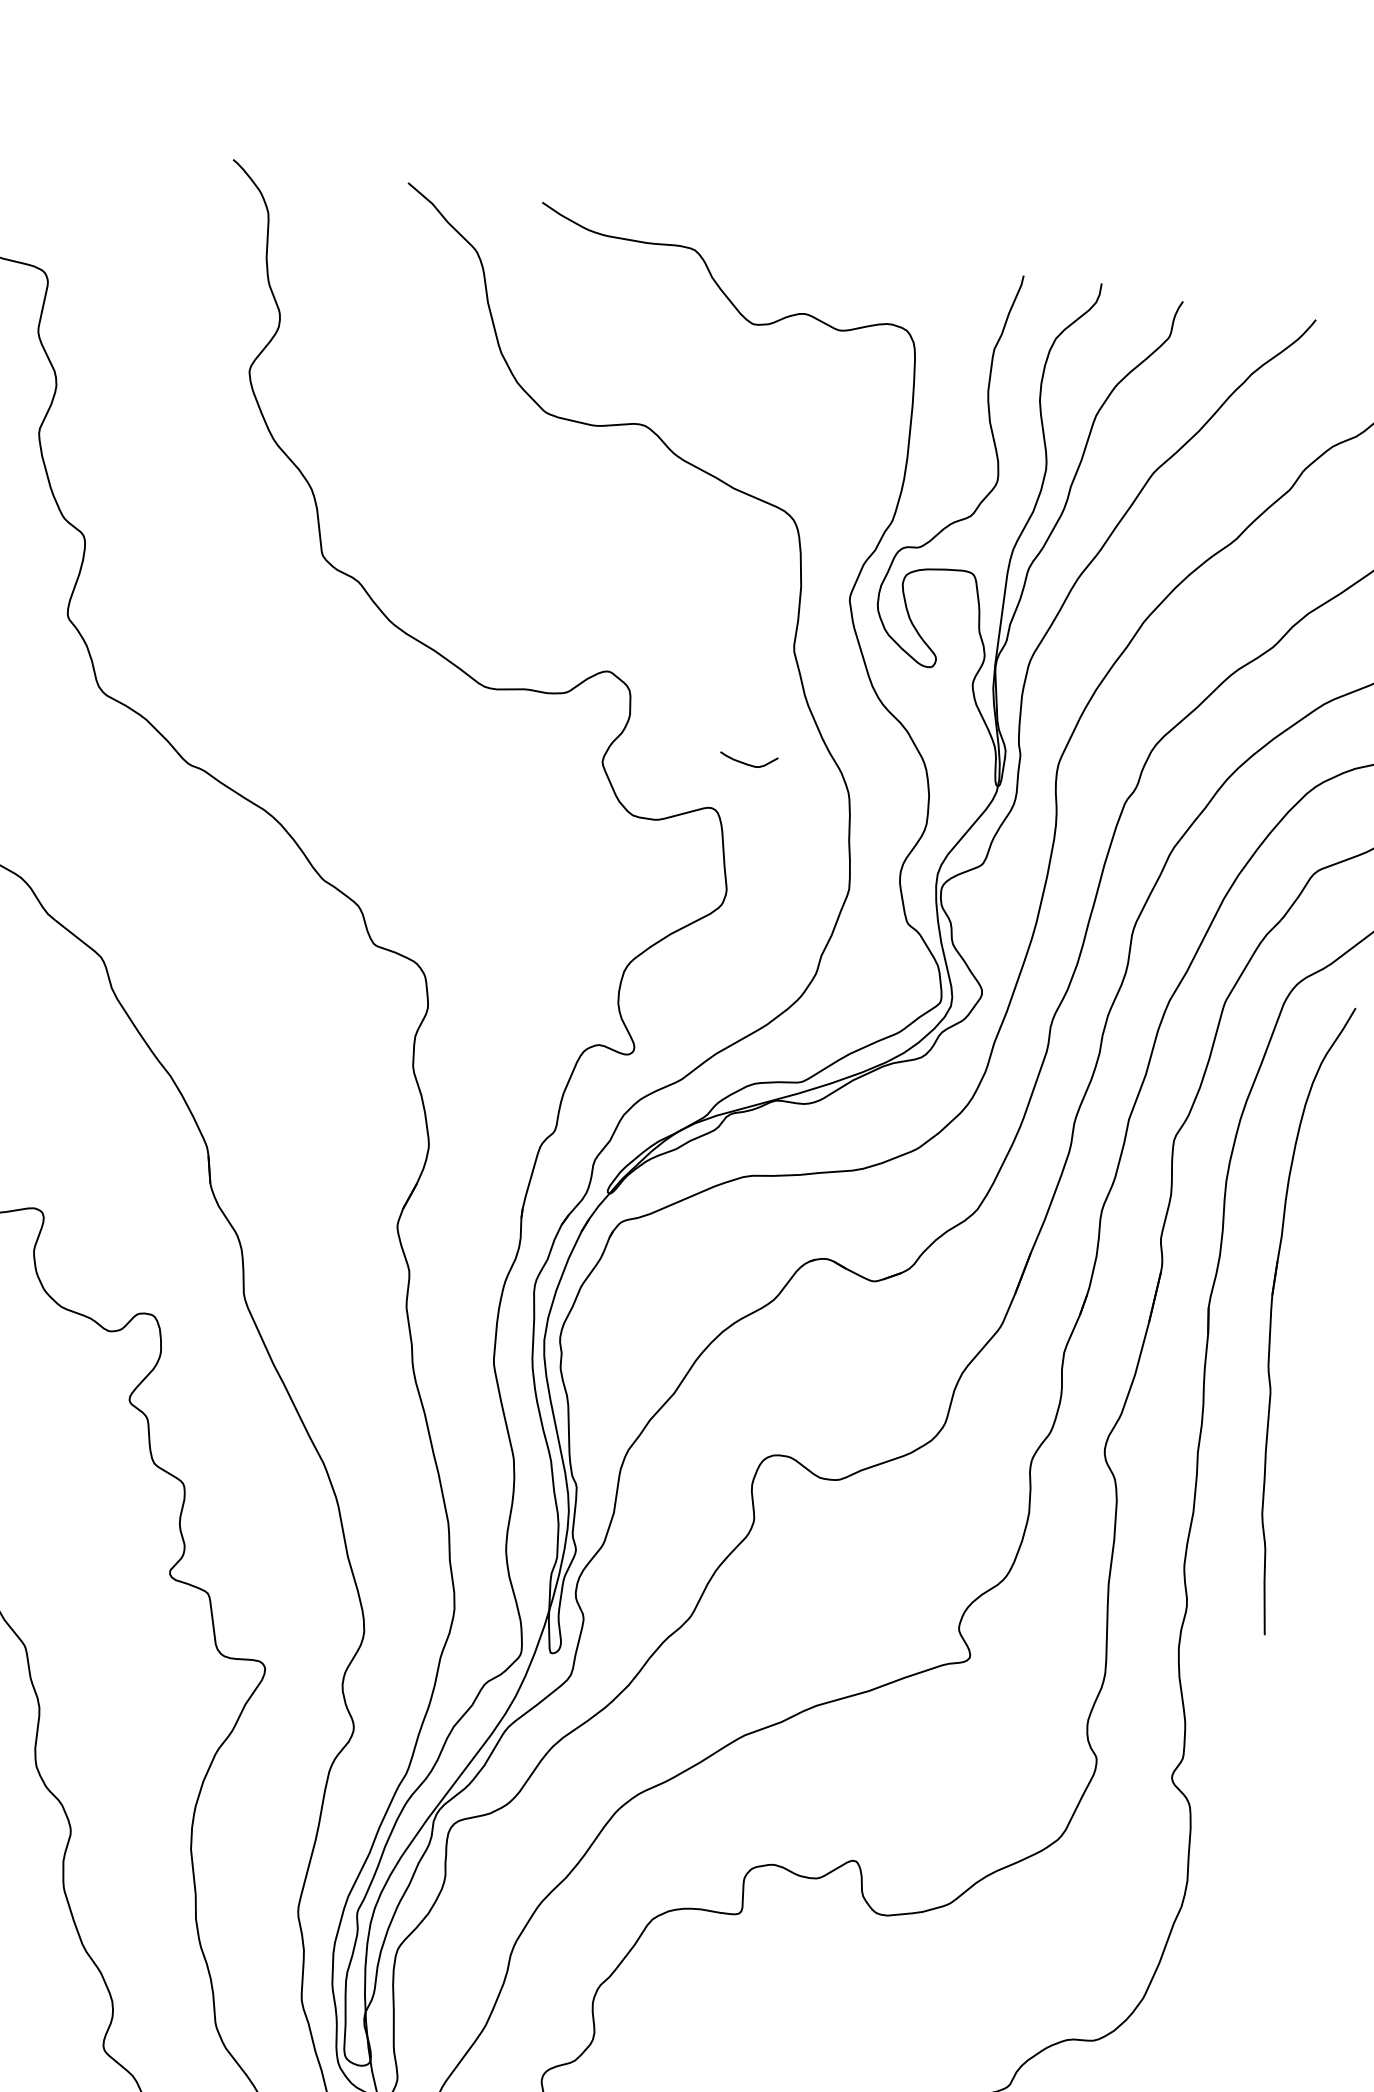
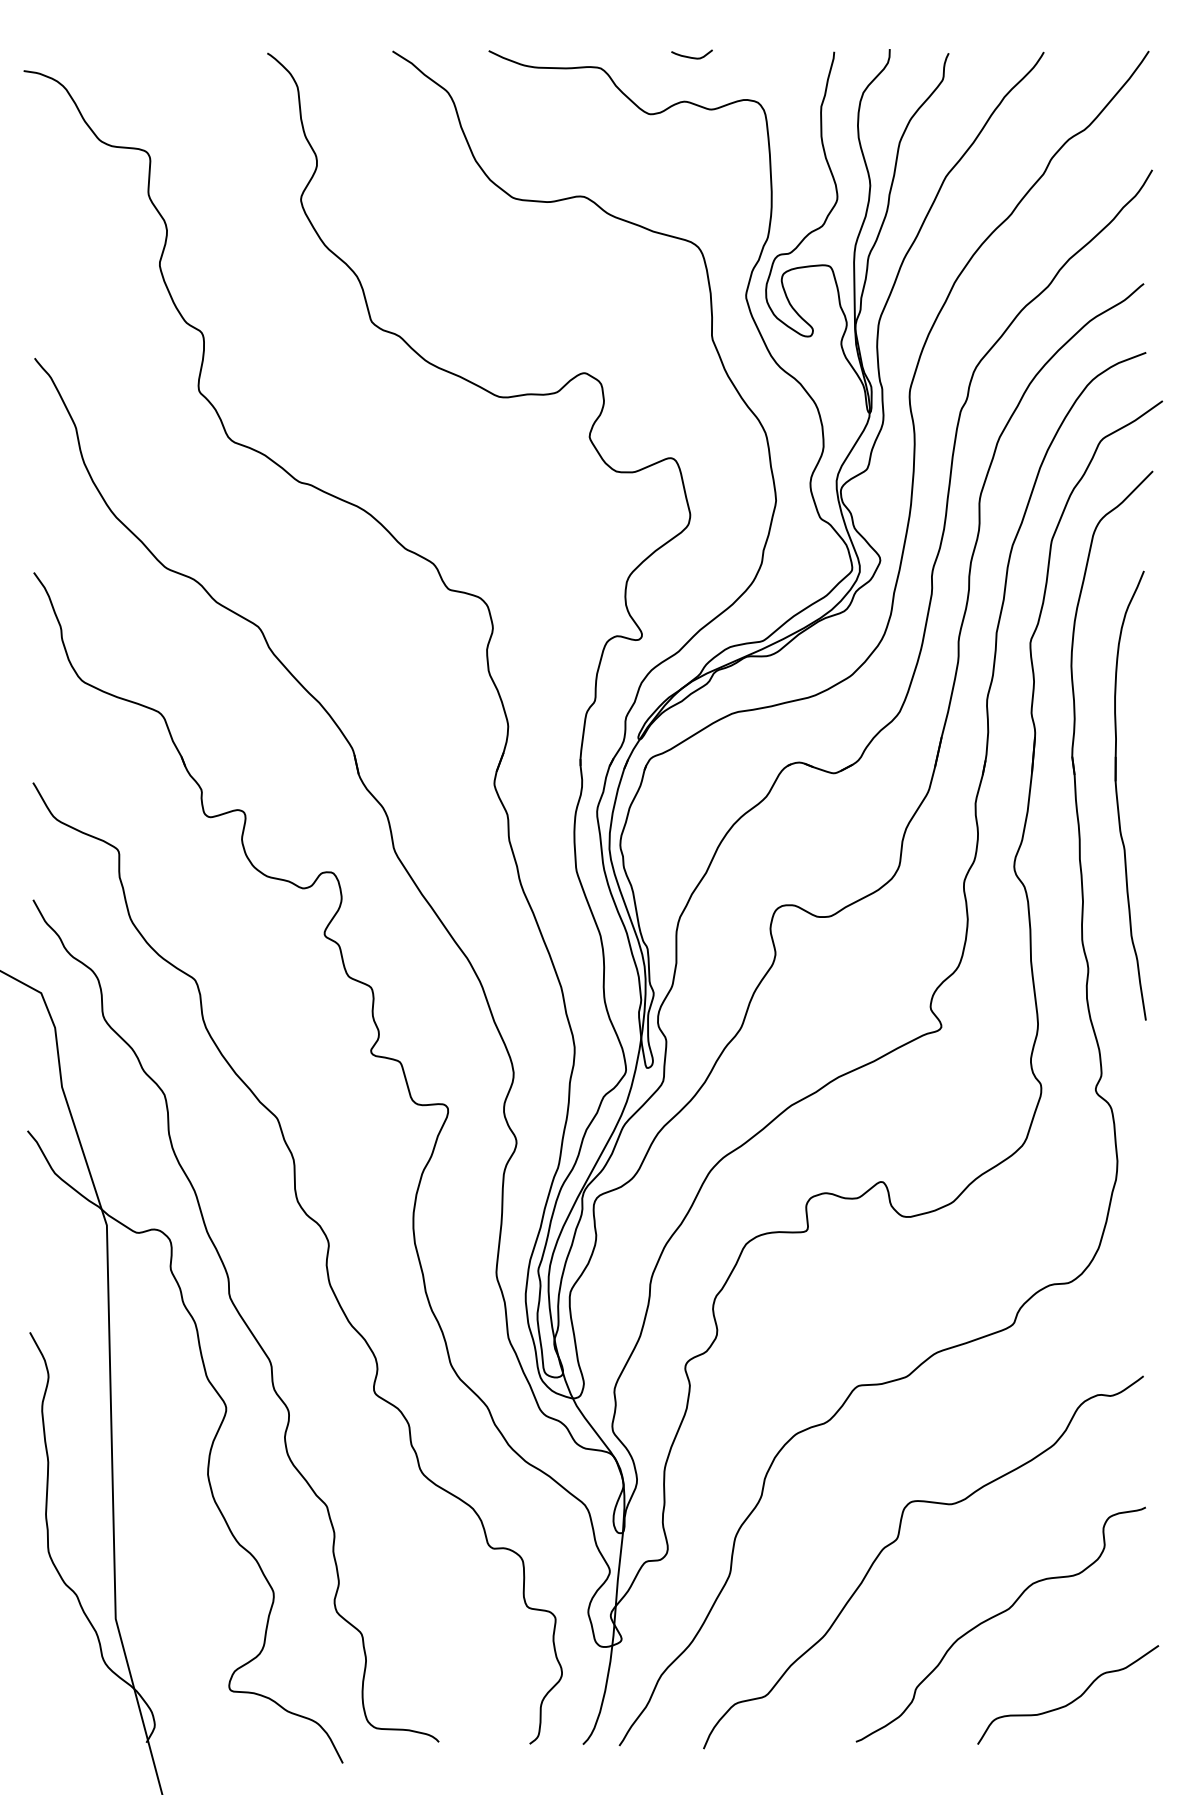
curve: (746, 762) -> (690, 56), moved
part: (1272, 1321) -> (1118, 799), moved

